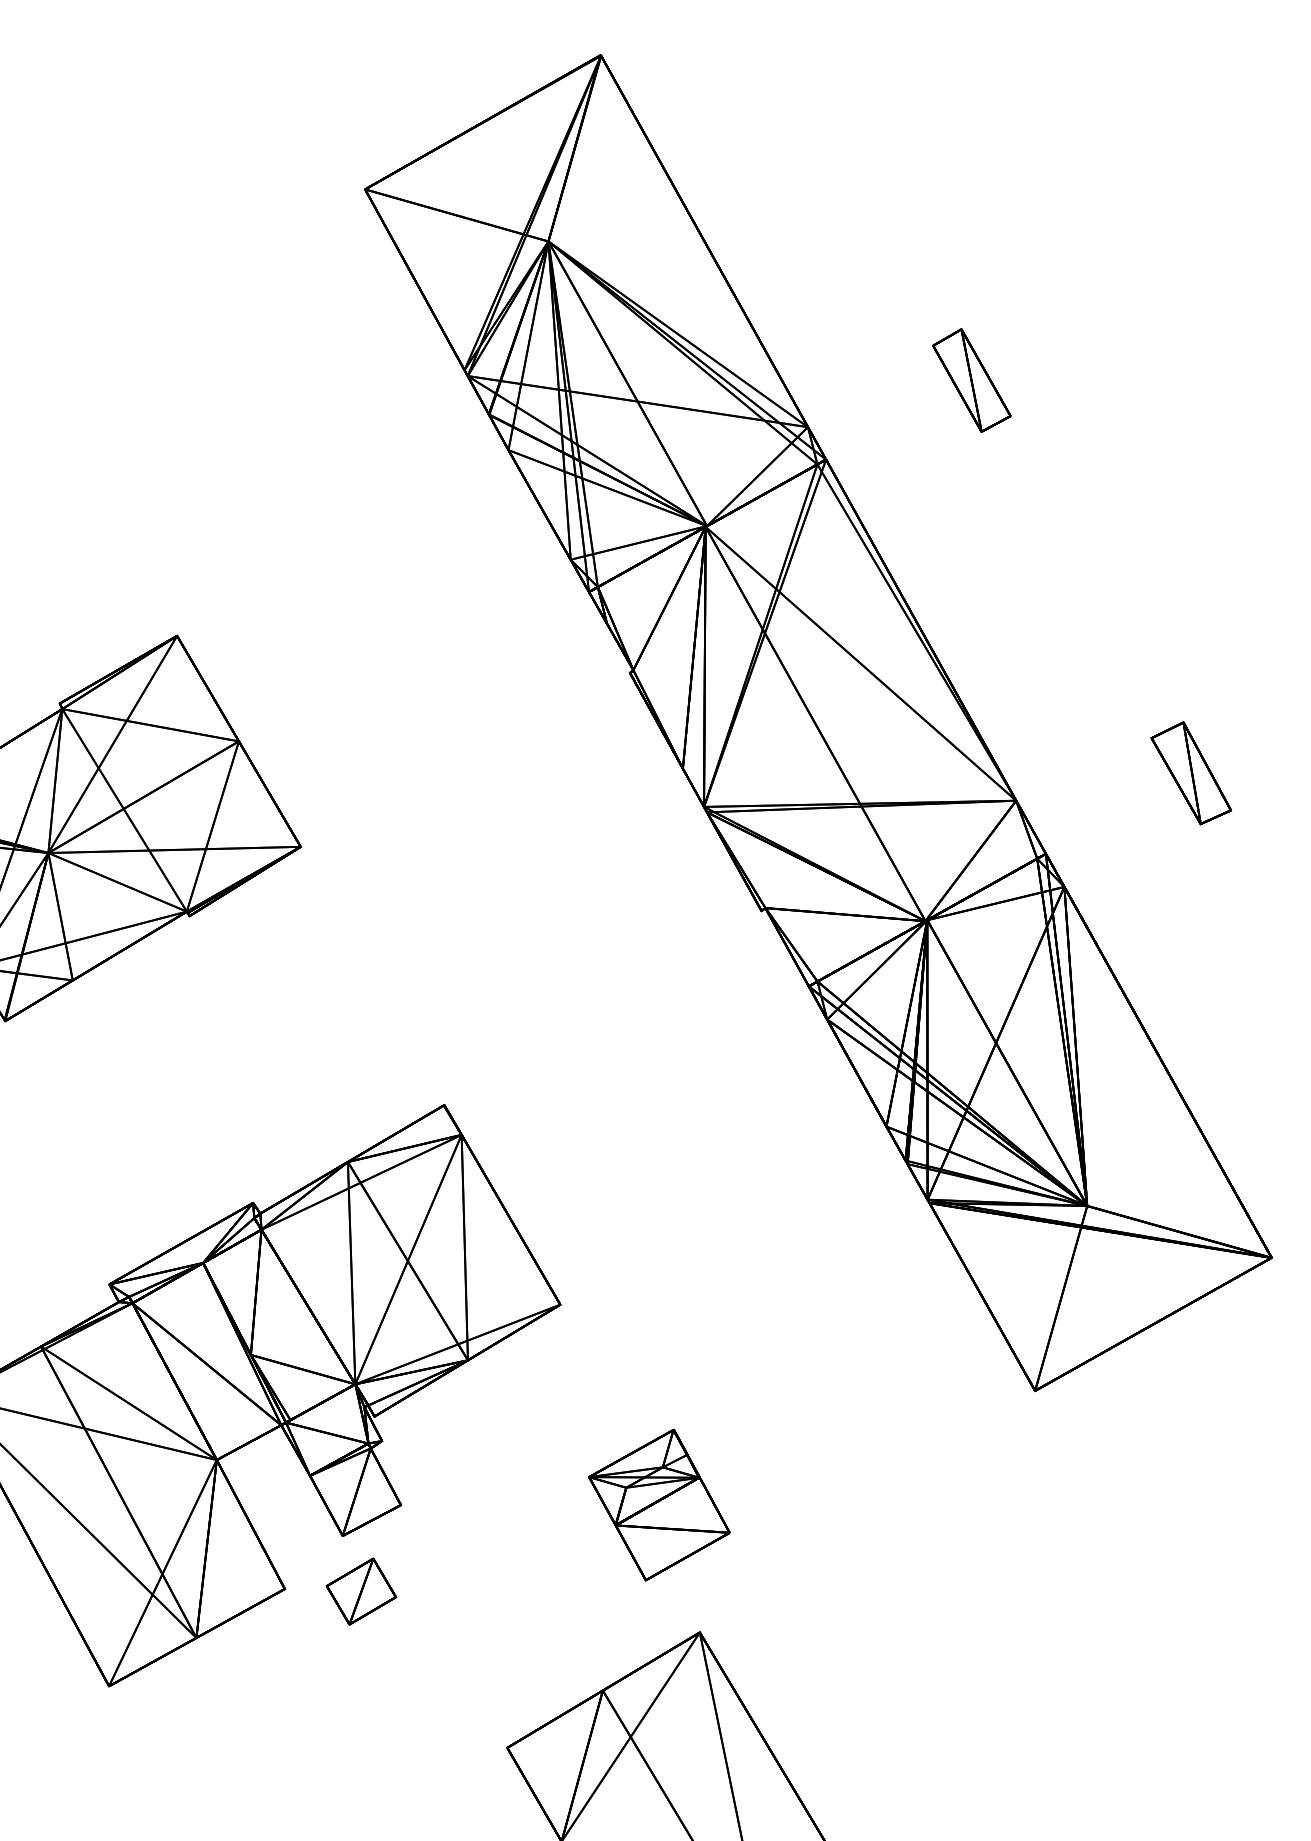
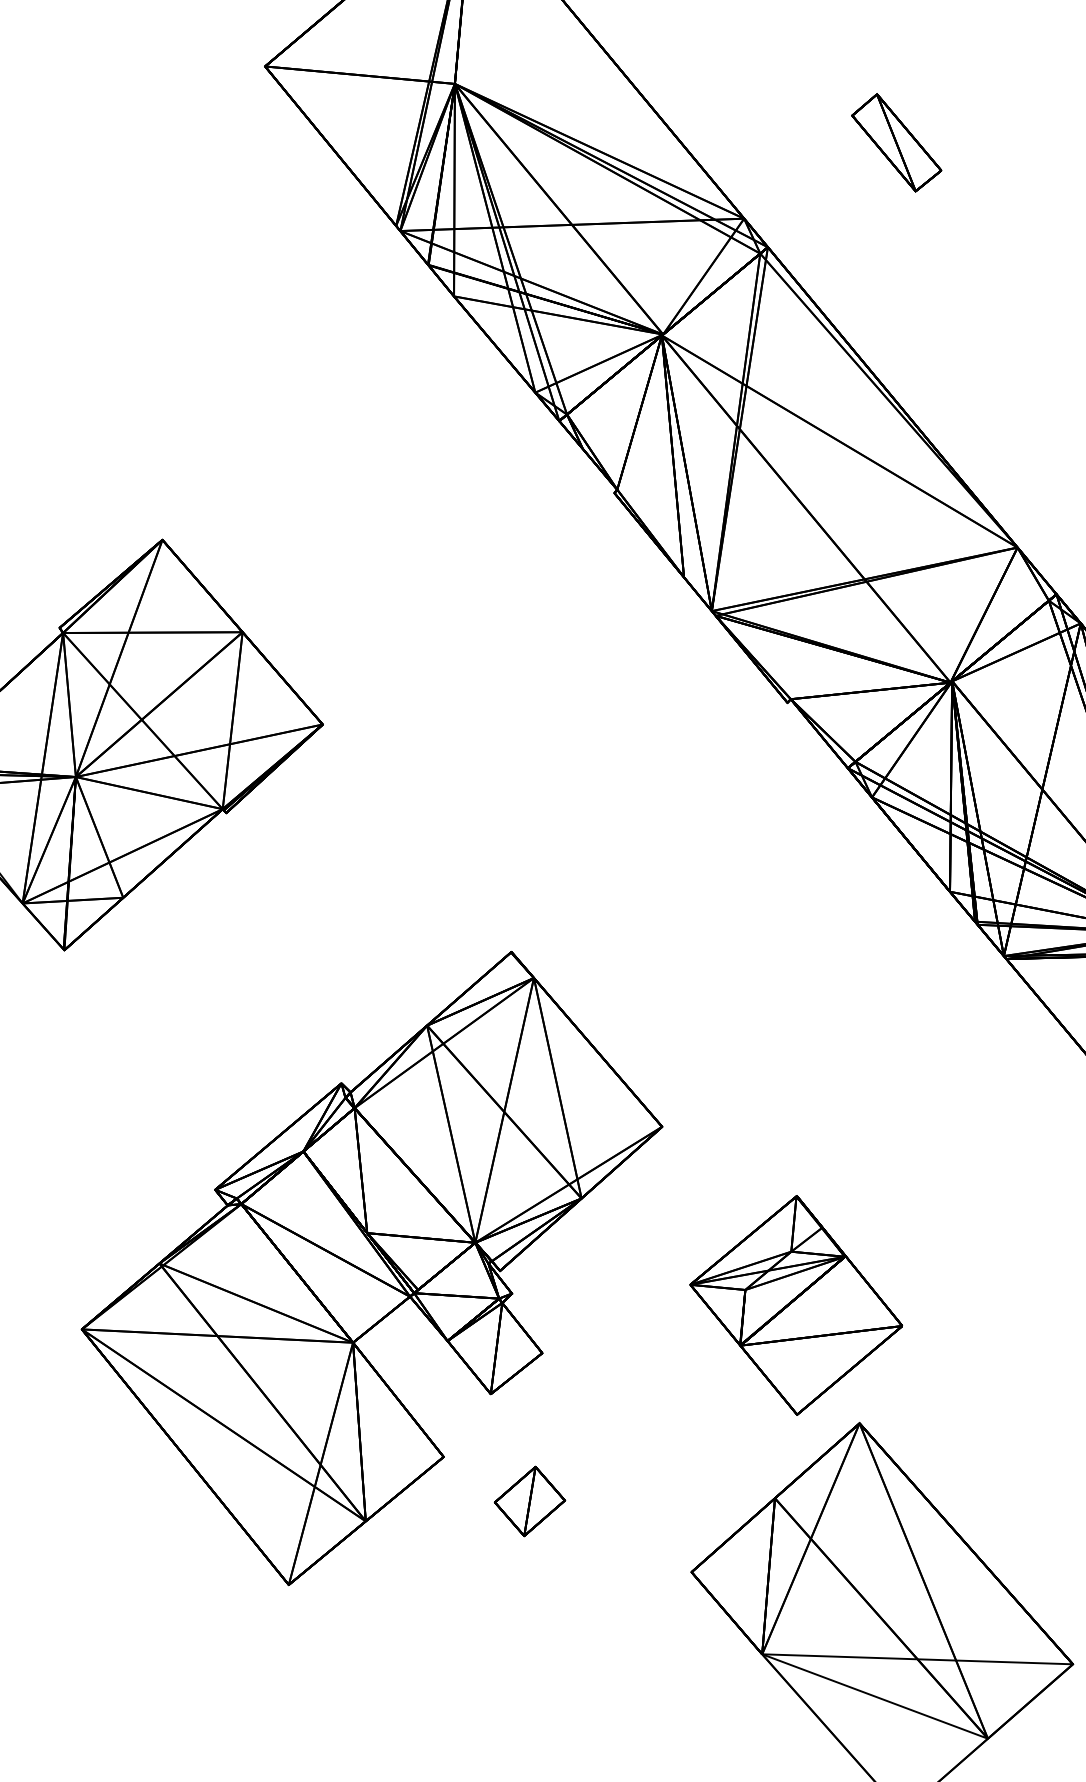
part: (659, 1504) -> (796, 1304), size x1.43
part: (361, 1591) -> (529, 1501), moved

